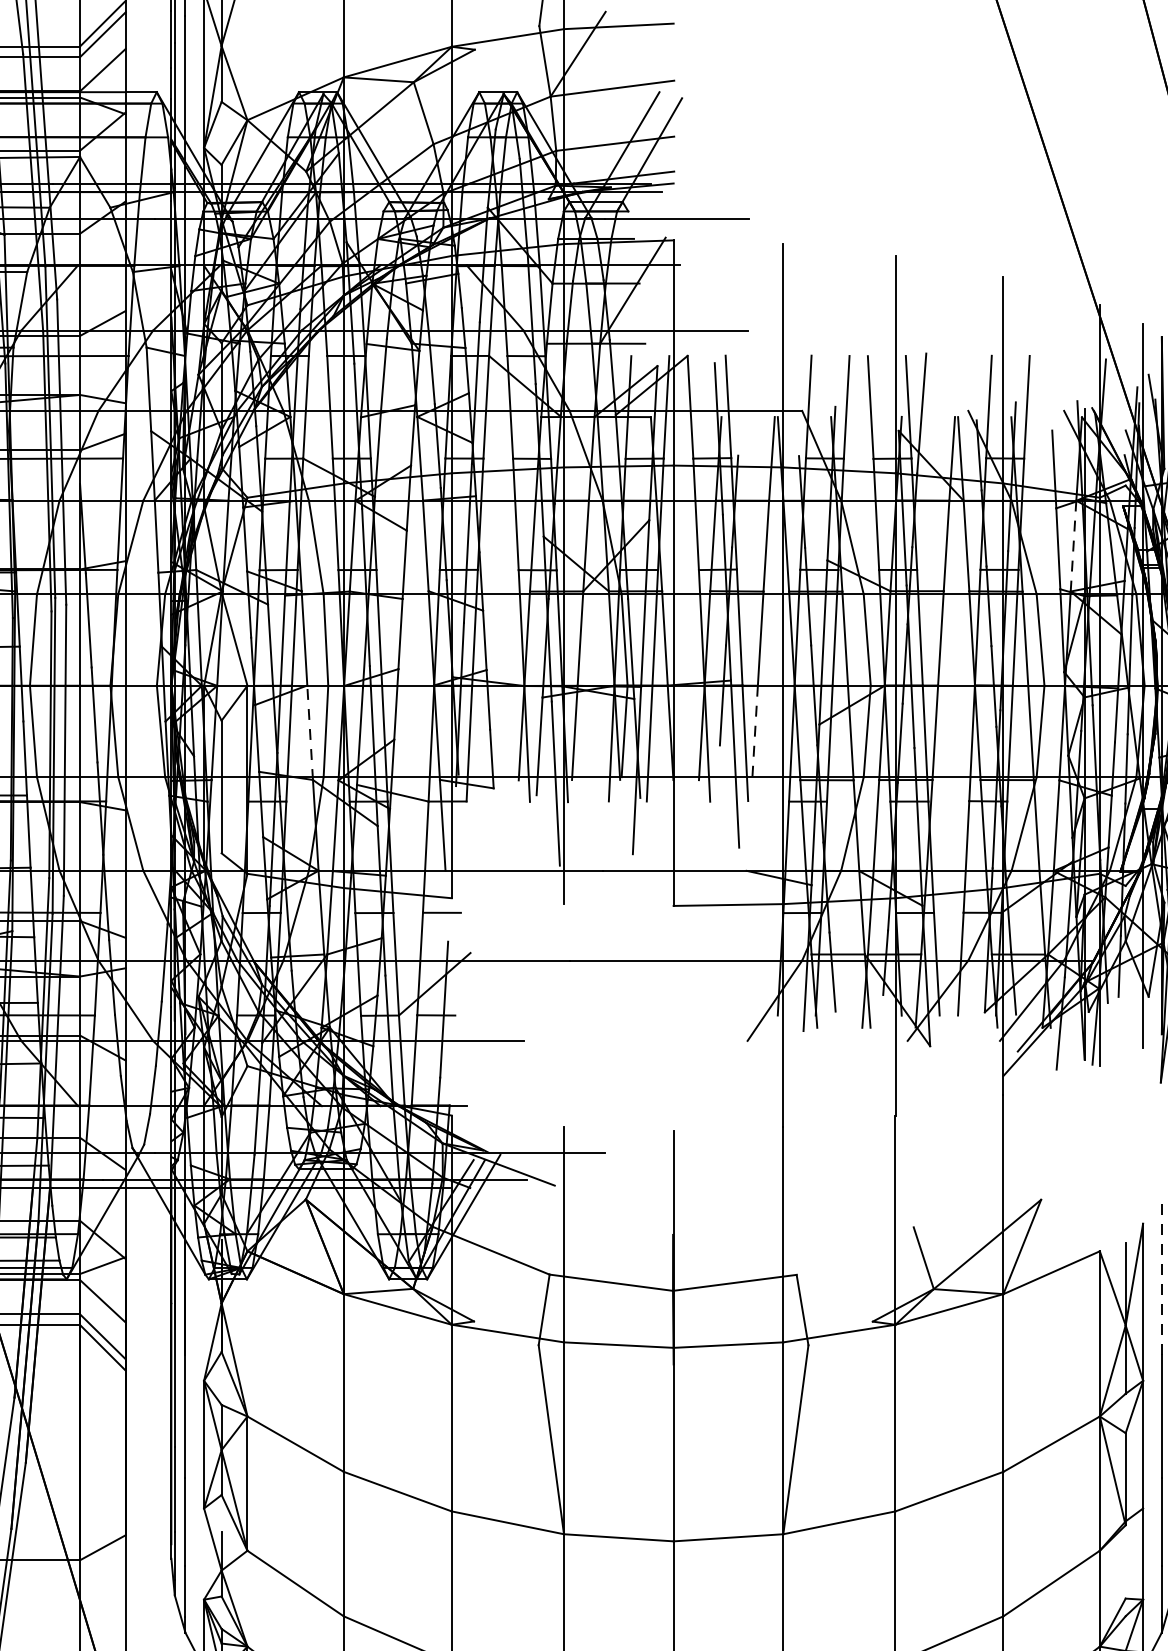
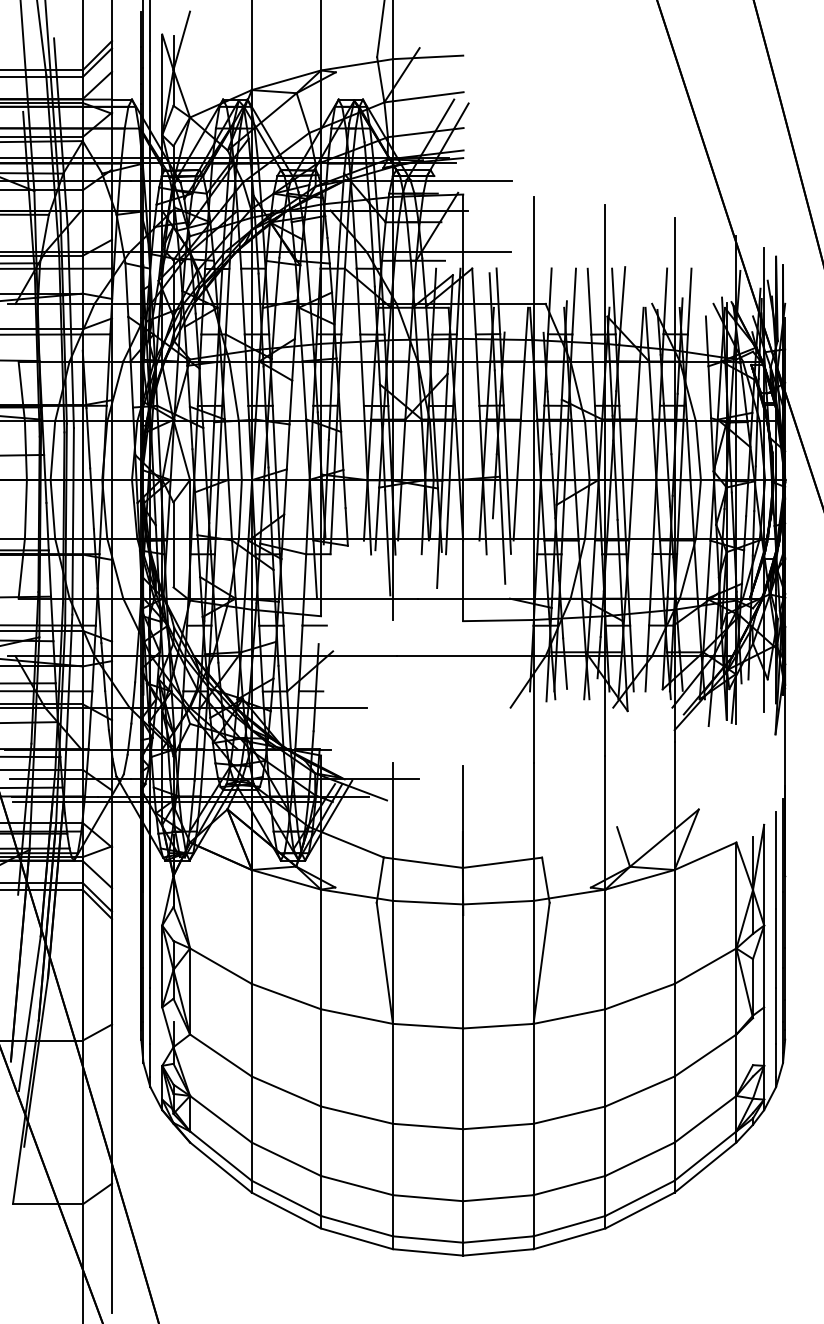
line: (1073, 546) -> (719, 390), dashed -> solid
line: (310, 731) -> (230, 509), dashed -> solid
line: (755, 733) -> (515, 510), dashed -> solid
line: (1162, 1279) -> (776, 860), dashed -> solid

